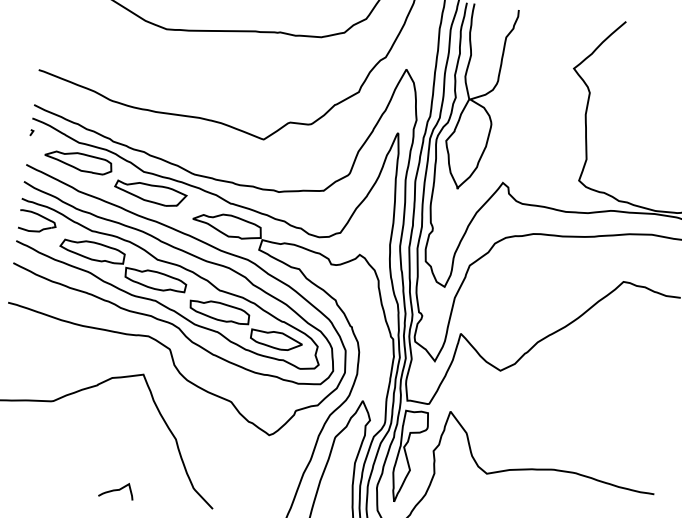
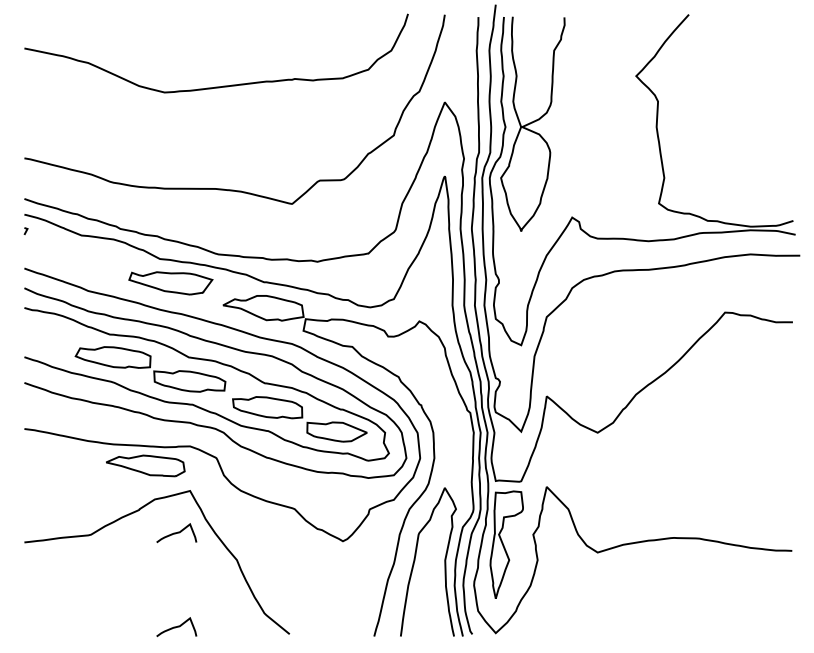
part: (78, 161) -> (145, 465), moved
part: (39, 216) -> (47, 325), removed
curve: (127, 409) -> (176, 533), added

